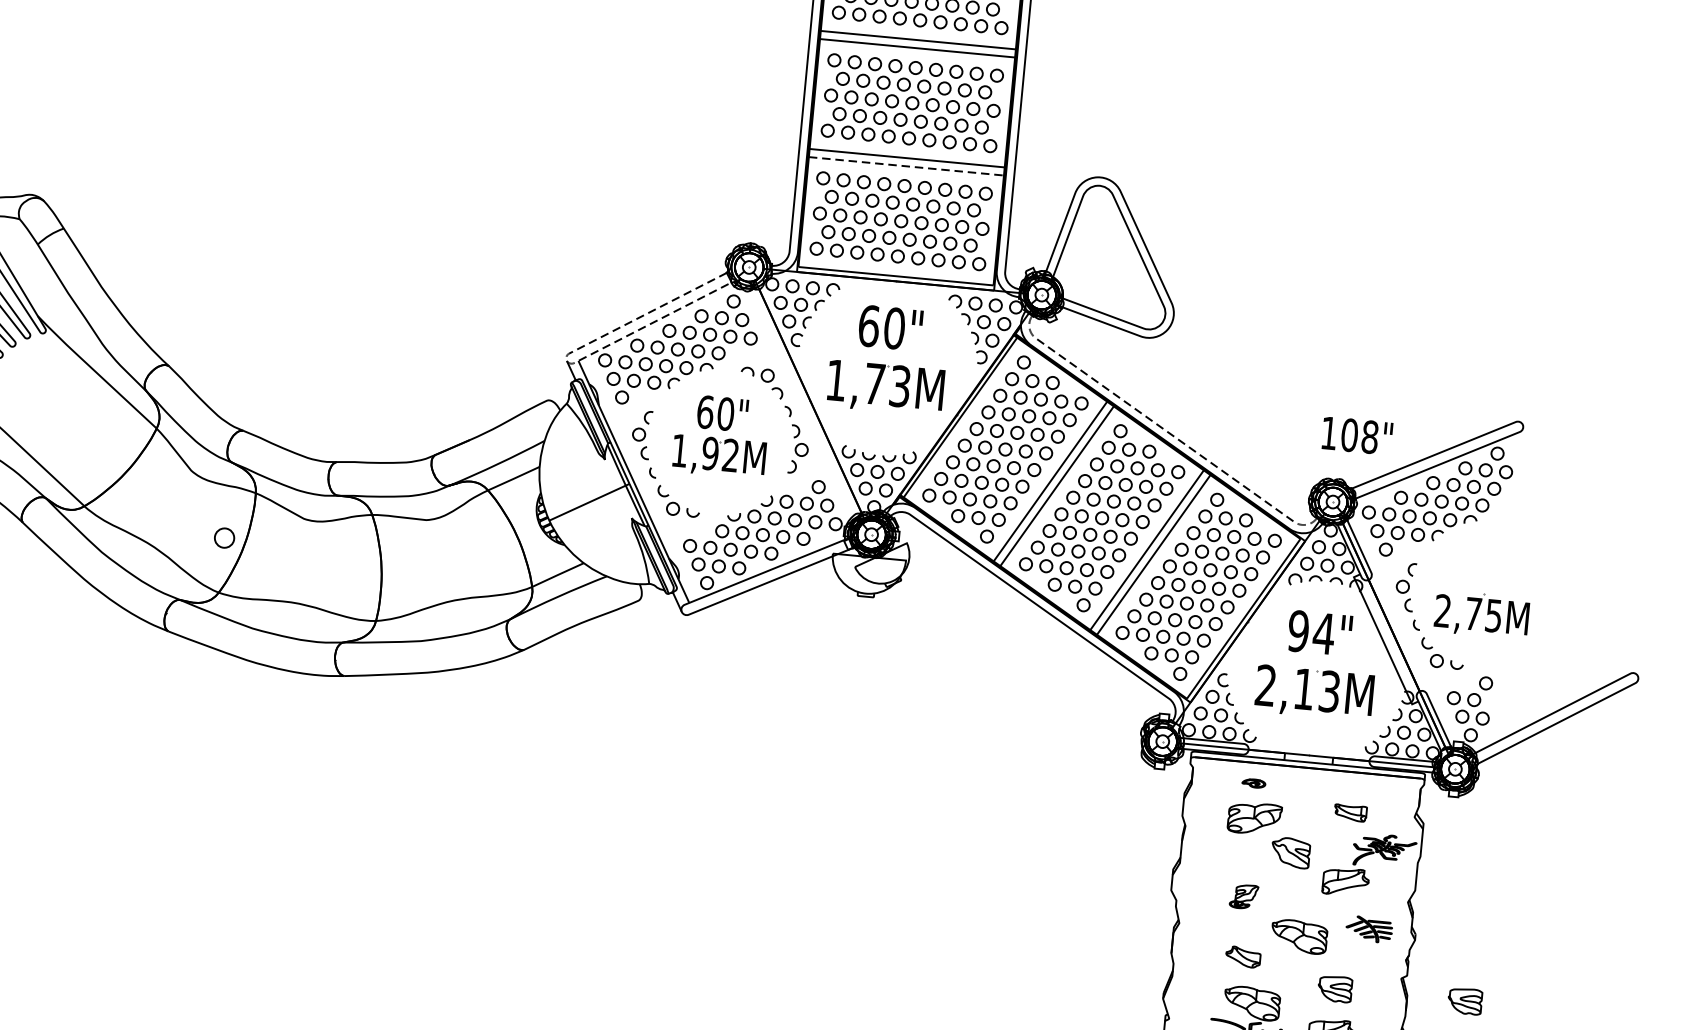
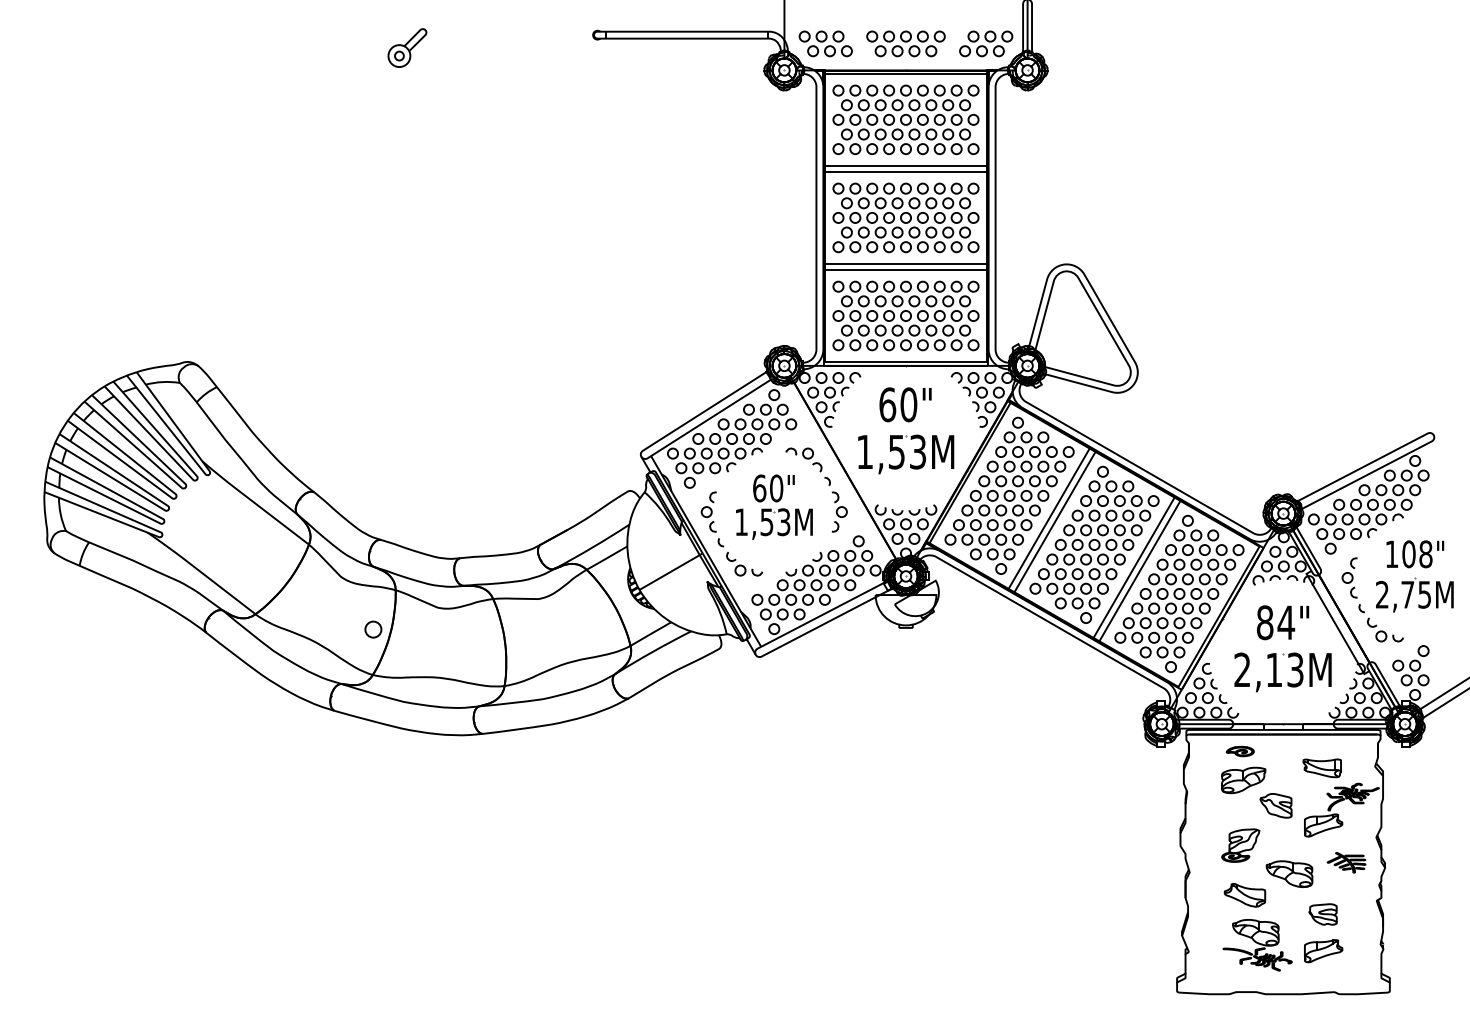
line: (906, 166) -> (906, 270), dashed -> solid
line: (566, 360) -> (641, 456), dashed -> solid
text: (874, 384) -> (896, 452), 1,73M -> 1,53M
line: (1165, 430) -> (1139, 467), dashed -> solid
text: (1357, 436) -> (1415, 554), moved
text: (720, 454) -> (775, 522), 1,92M -> 1,53M
text: (1297, 630) -> (1264, 622), 94" -> 84"
part: (1253, 783) -> (1239, 751), size x1.43
part: (1349, 813) -> (1321, 768), size x1.43
part: (1243, 896) -> (1240, 845), size x1.67
part: (1242, 957) -> (1244, 895), size x1.43
part: (1464, 1001) -> (1430, 914), removed

